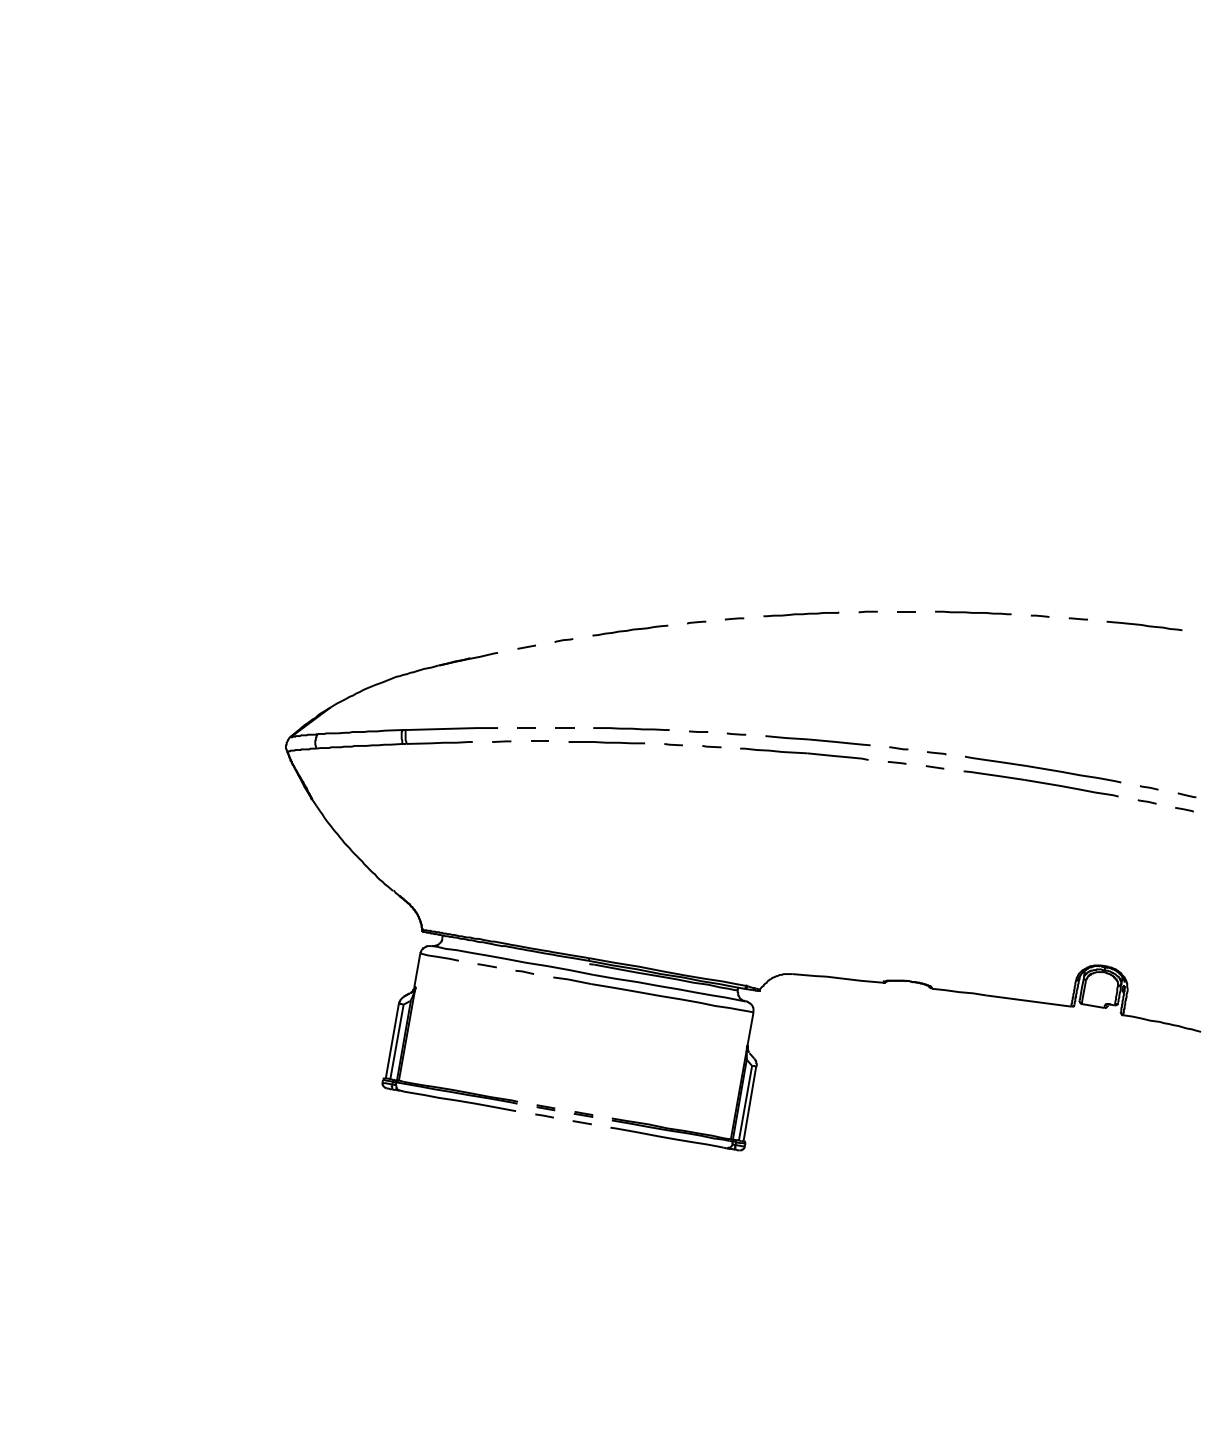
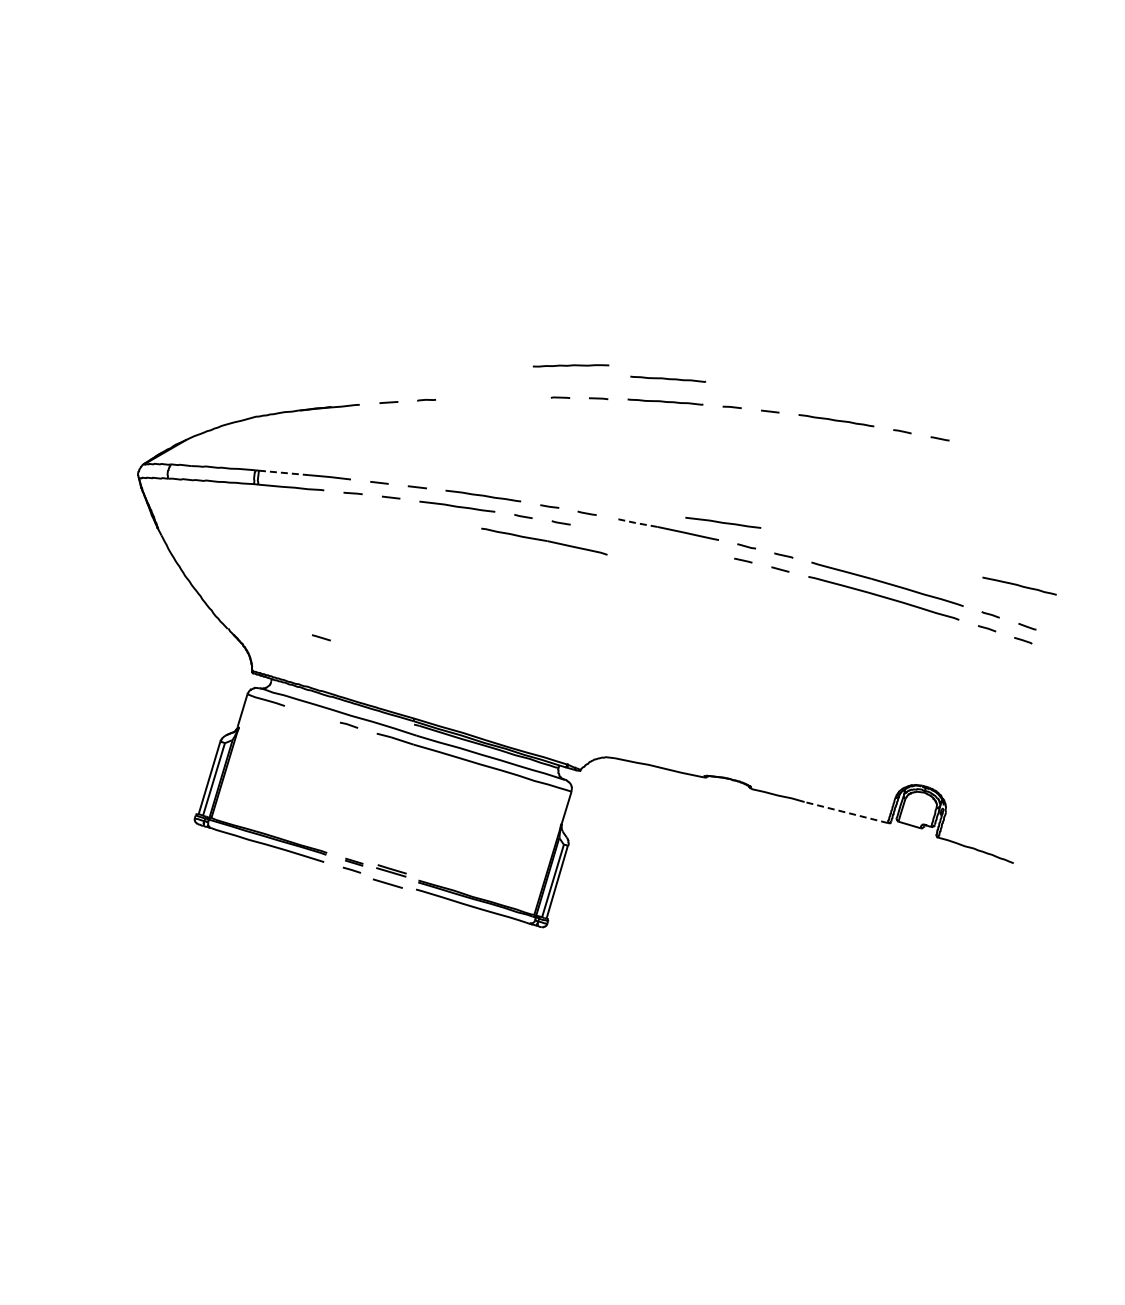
line: (801, 591) -> (668, 379), added
line: (1144, 625) -> (1019, 585), moved
line: (630, 630) -> (571, 365), moved
line: (872, 727) -> (722, 522), added
line: (430, 729) -> (283, 473), solid -> dashed
line: (786, 738) -> (636, 523), solid -> dashed
part: (804, 753) -> (544, 540), moved
line: (486, 965) -> (320, 637), moved
line: (1028, 1001) -> (845, 812), solid -> dashed
part: (582, 1118) -> (389, 877), size x1.6

